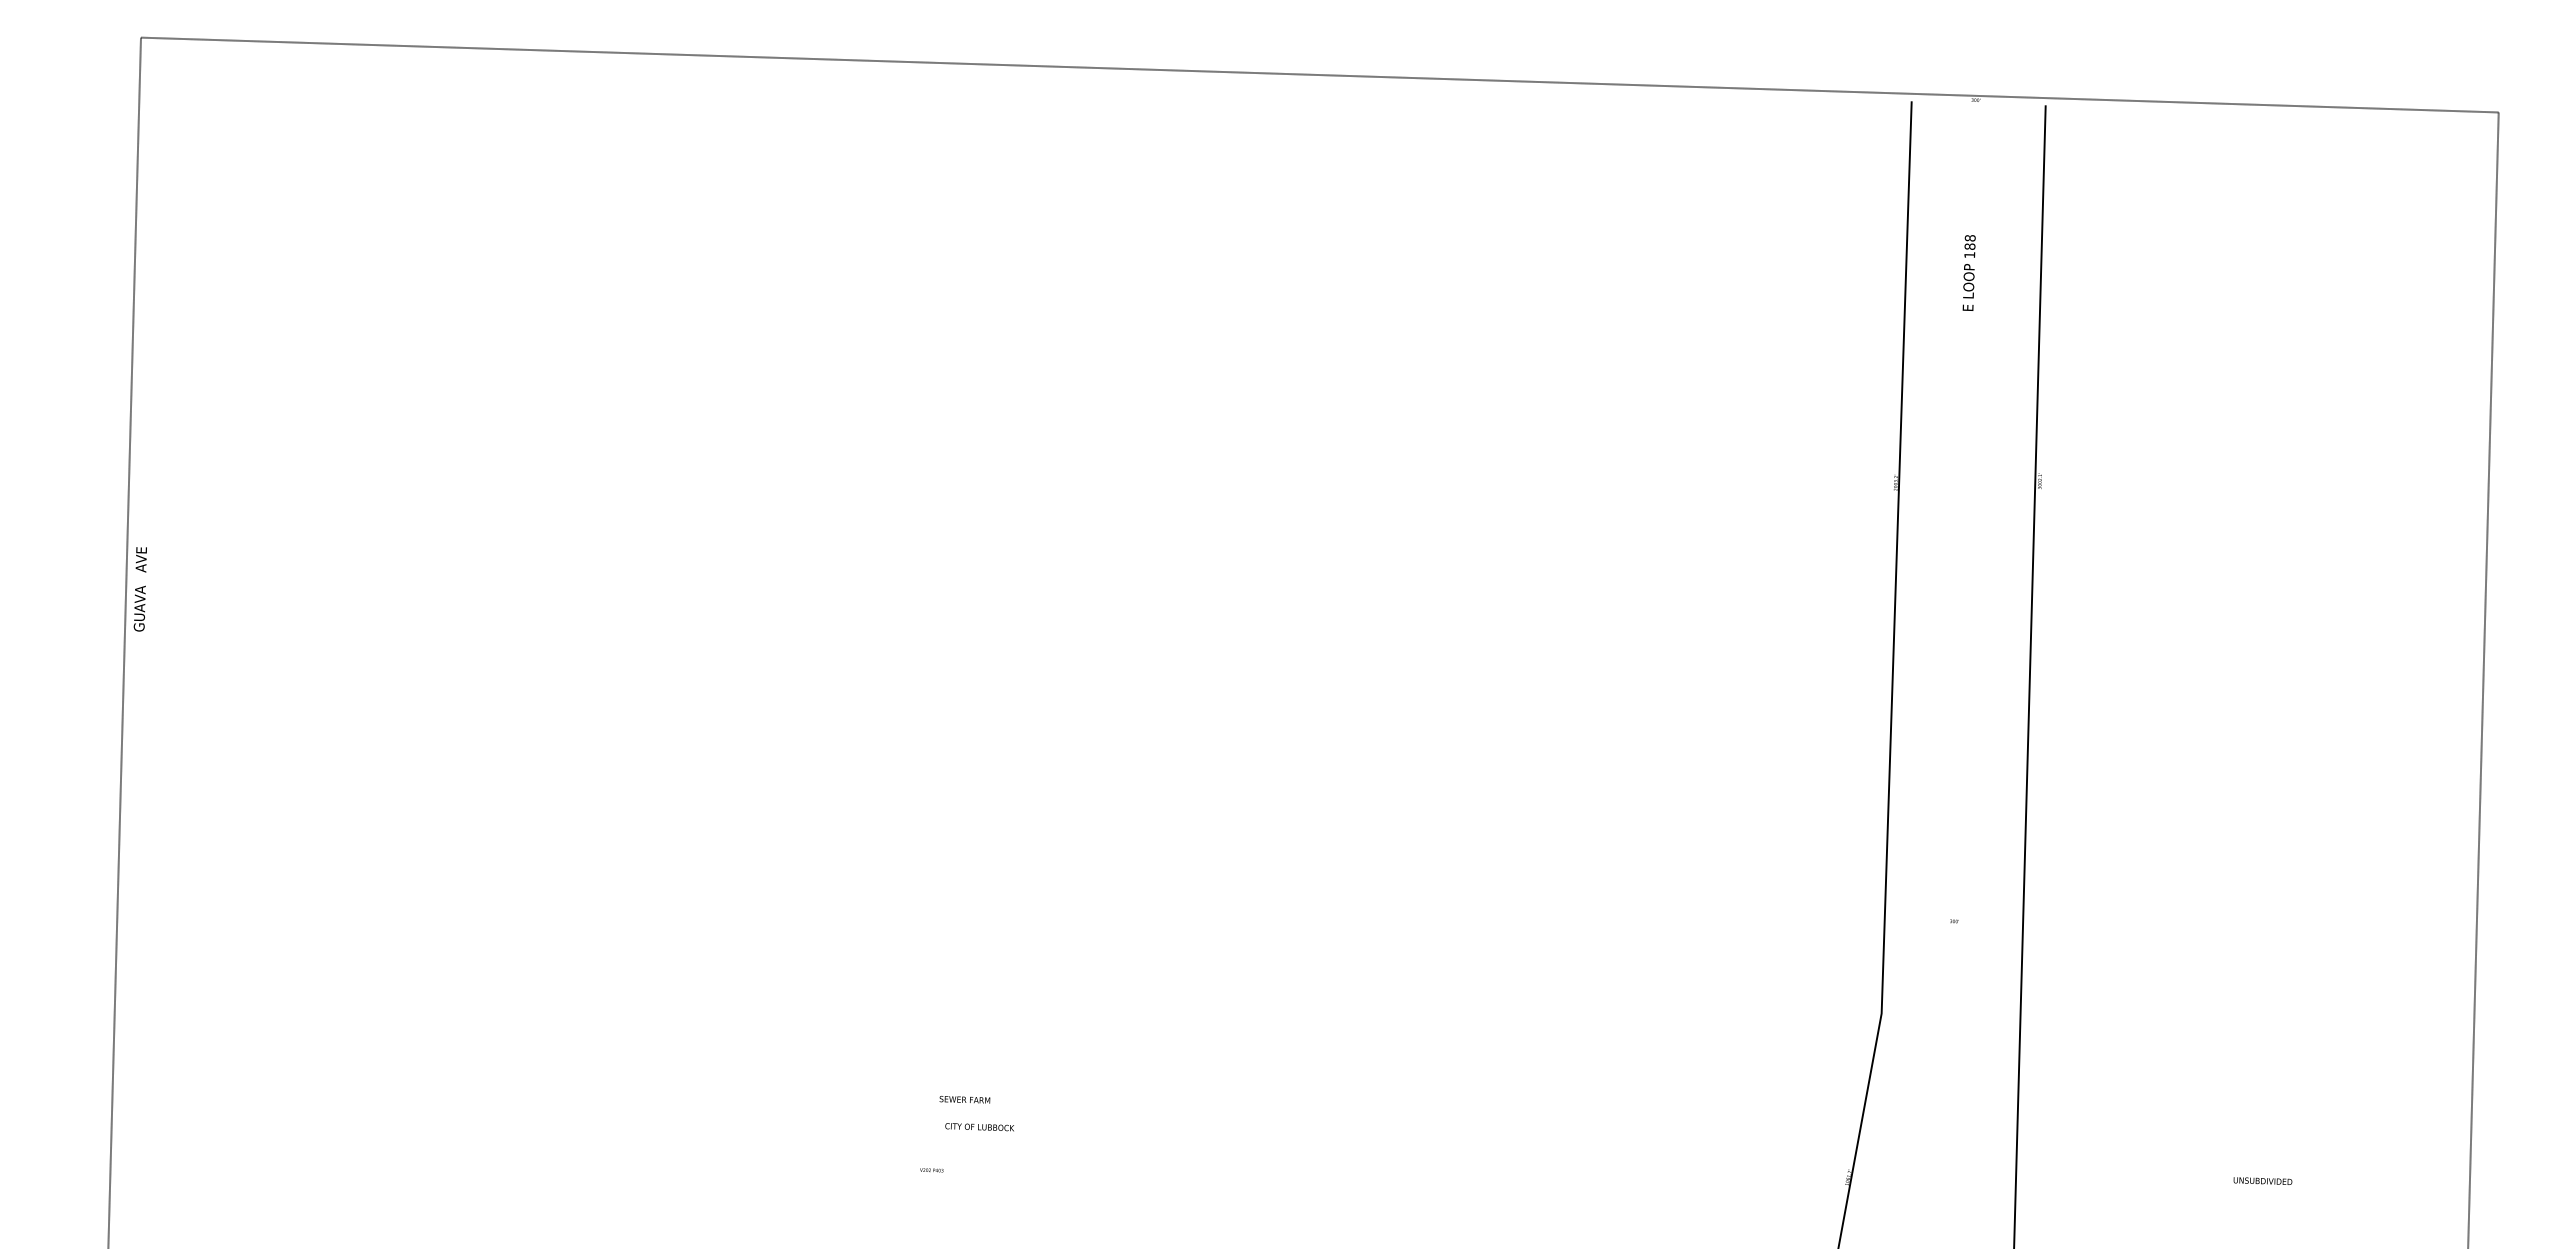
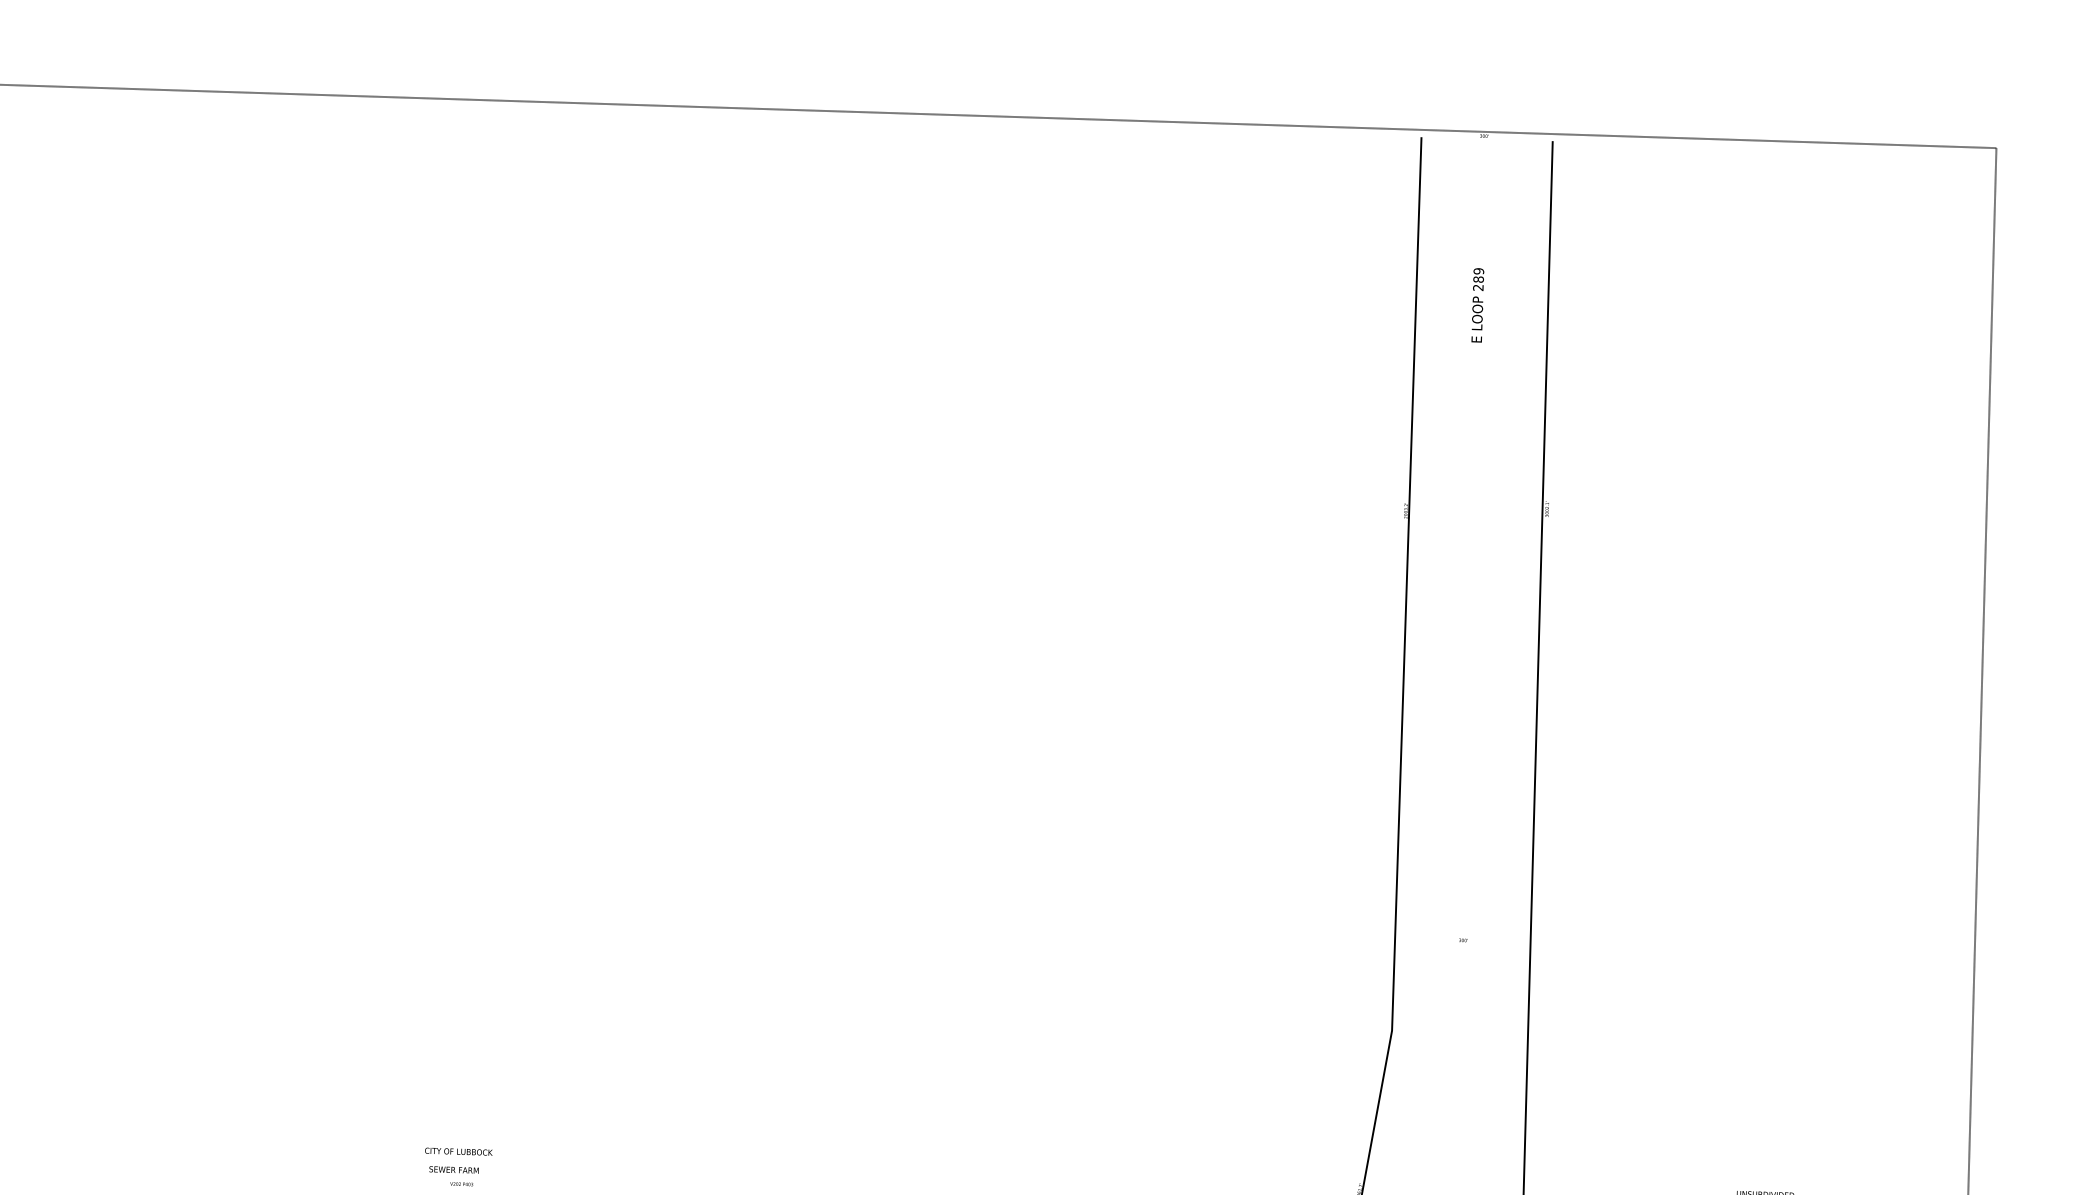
text: (1969, 246) -> (1478, 279), 188 -> 289
text: (964, 1099) -> (453, 1169), moved
text: (979, 1127) -> (458, 1152), moved

